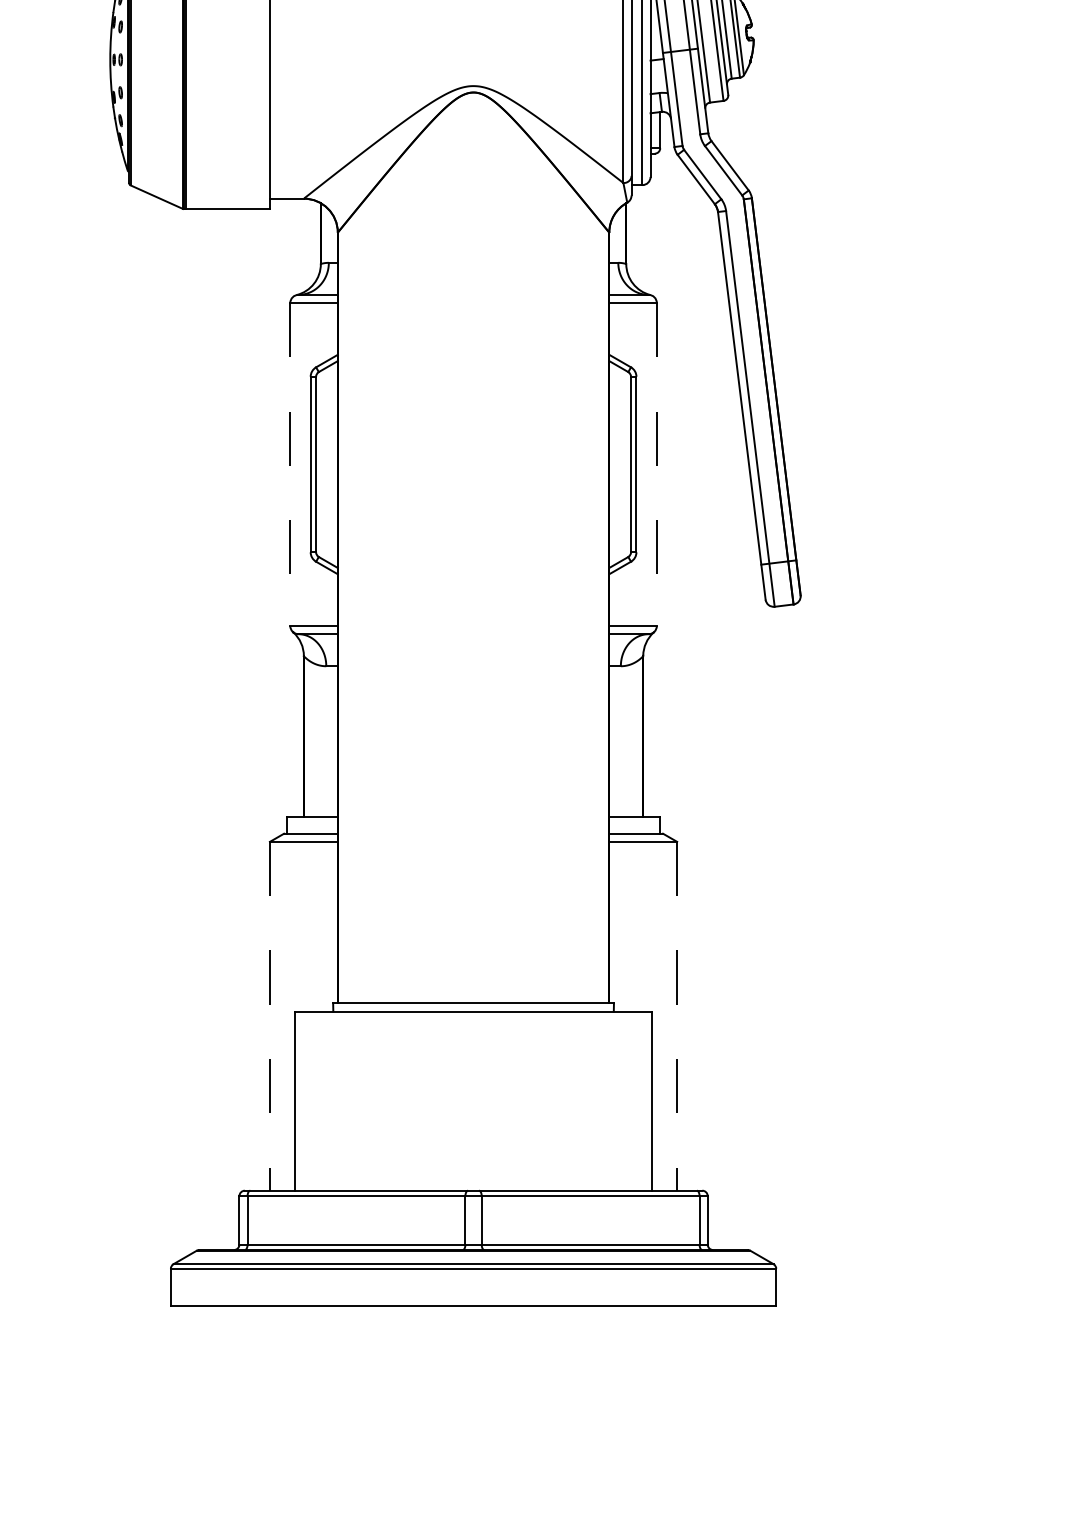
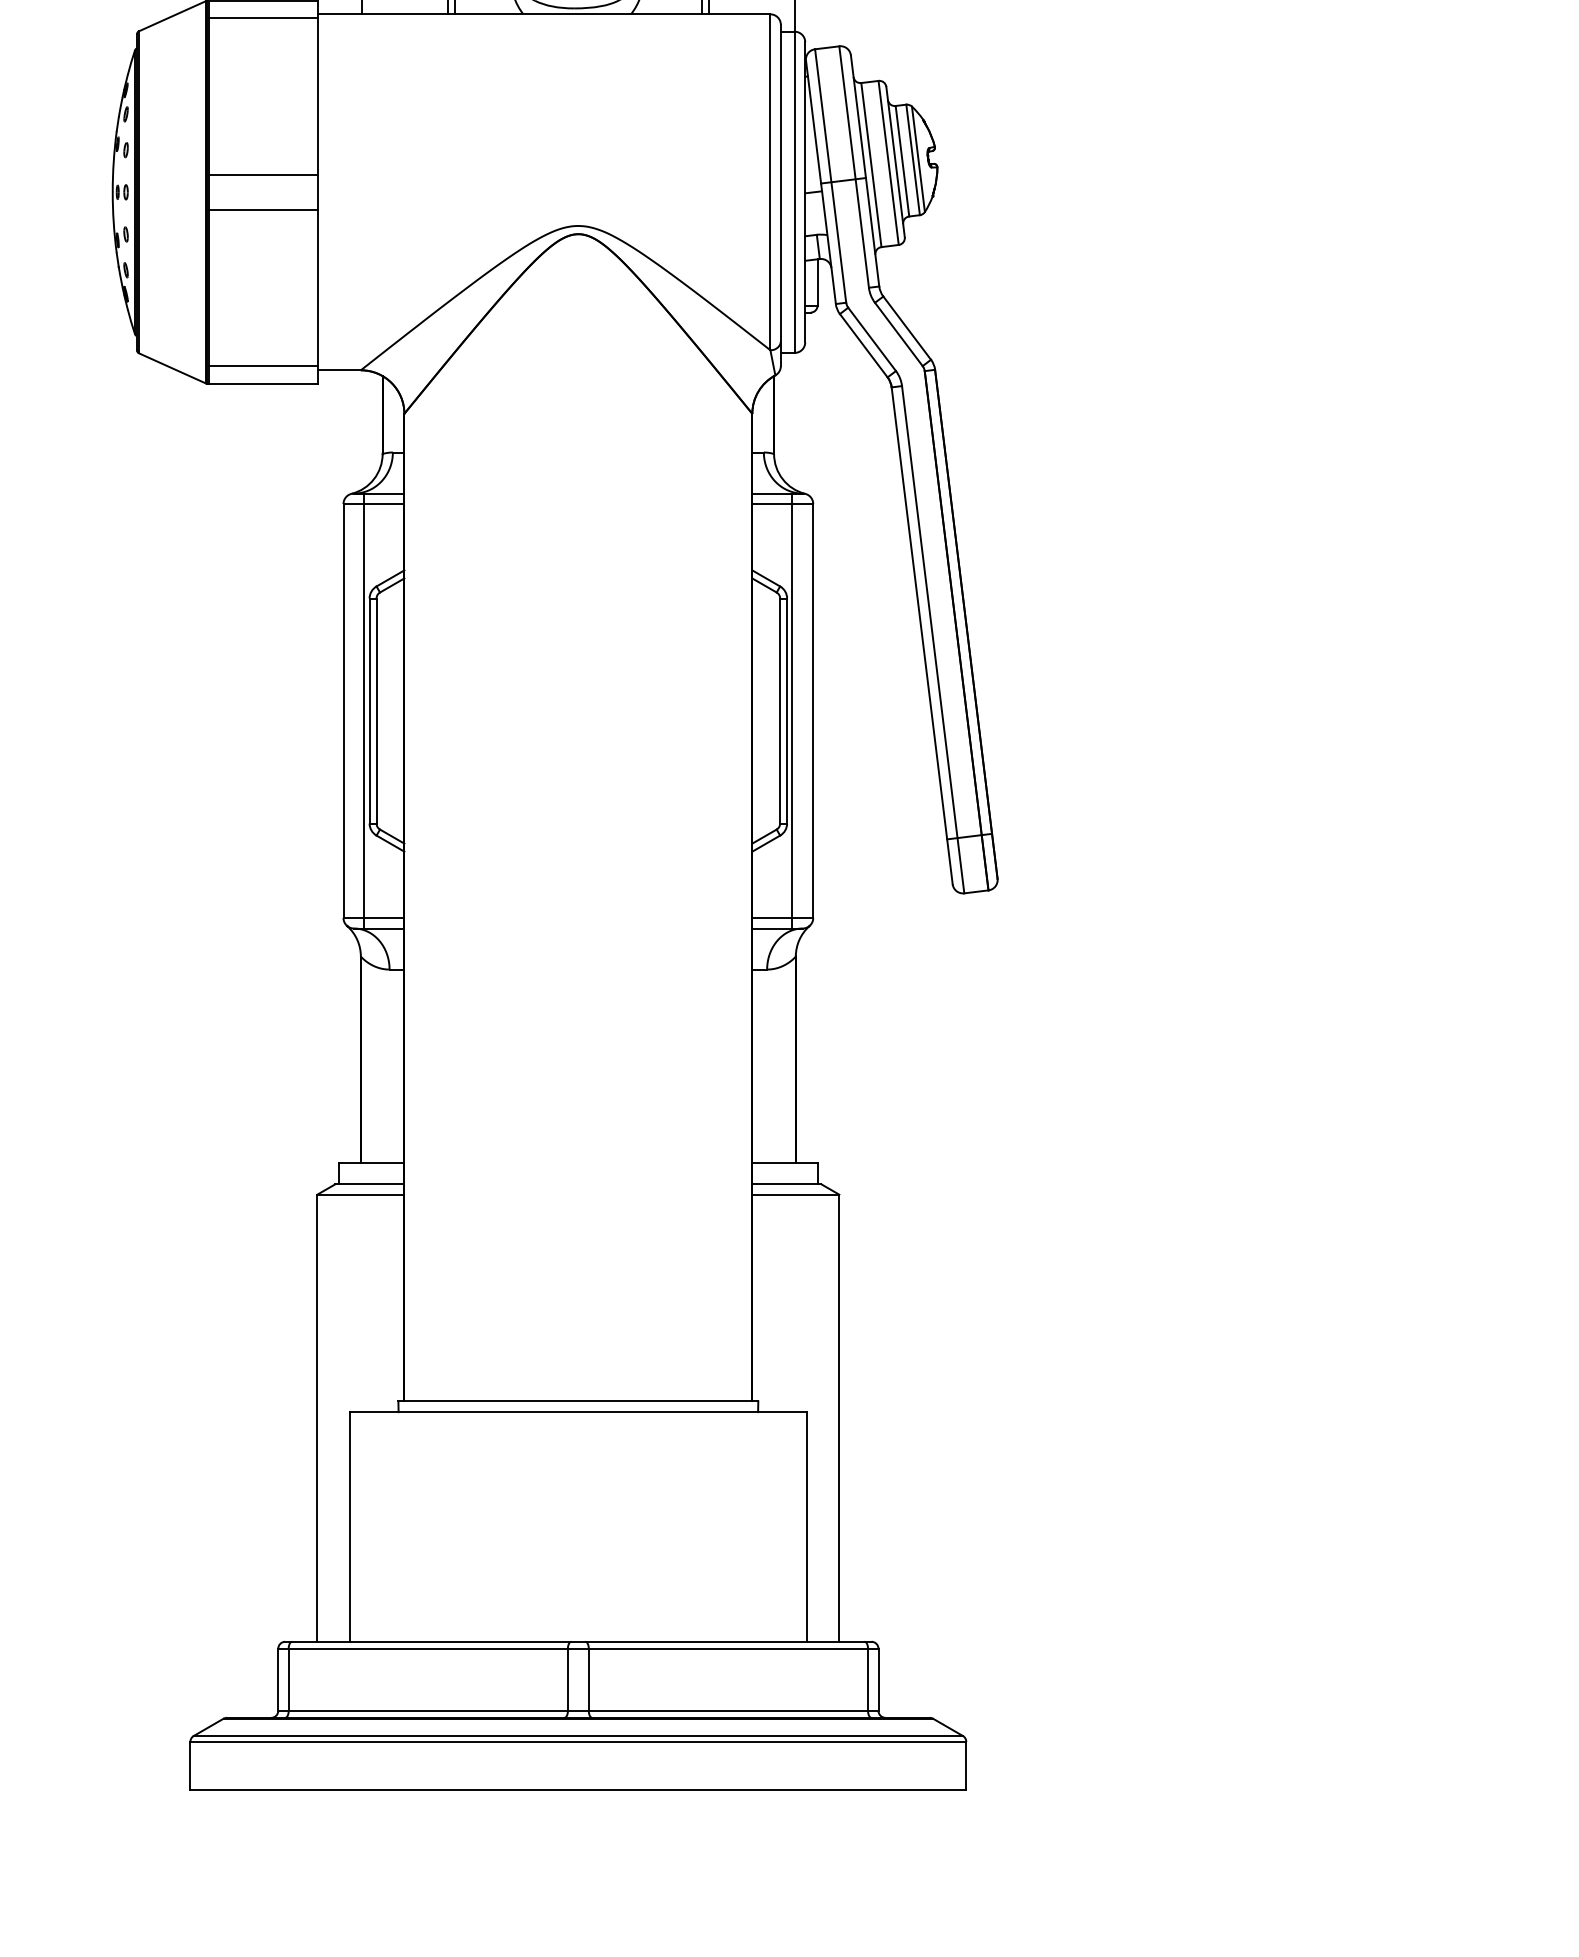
line: (227, 45) -> (263, 174), added
line: (227, 73) -> (263, 209), added
line: (227, 195) -> (263, 366), added
line: (290, 464) -> (343, 711), dashed -> solid
line: (306, 464) -> (364, 710), added
line: (640, 464) -> (792, 710), added
line: (657, 464) -> (813, 711), dashed -> solid
line: (270, 1016) -> (317, 1418), dashed -> solid
line: (677, 1016) -> (839, 1418), dashed -> solid

